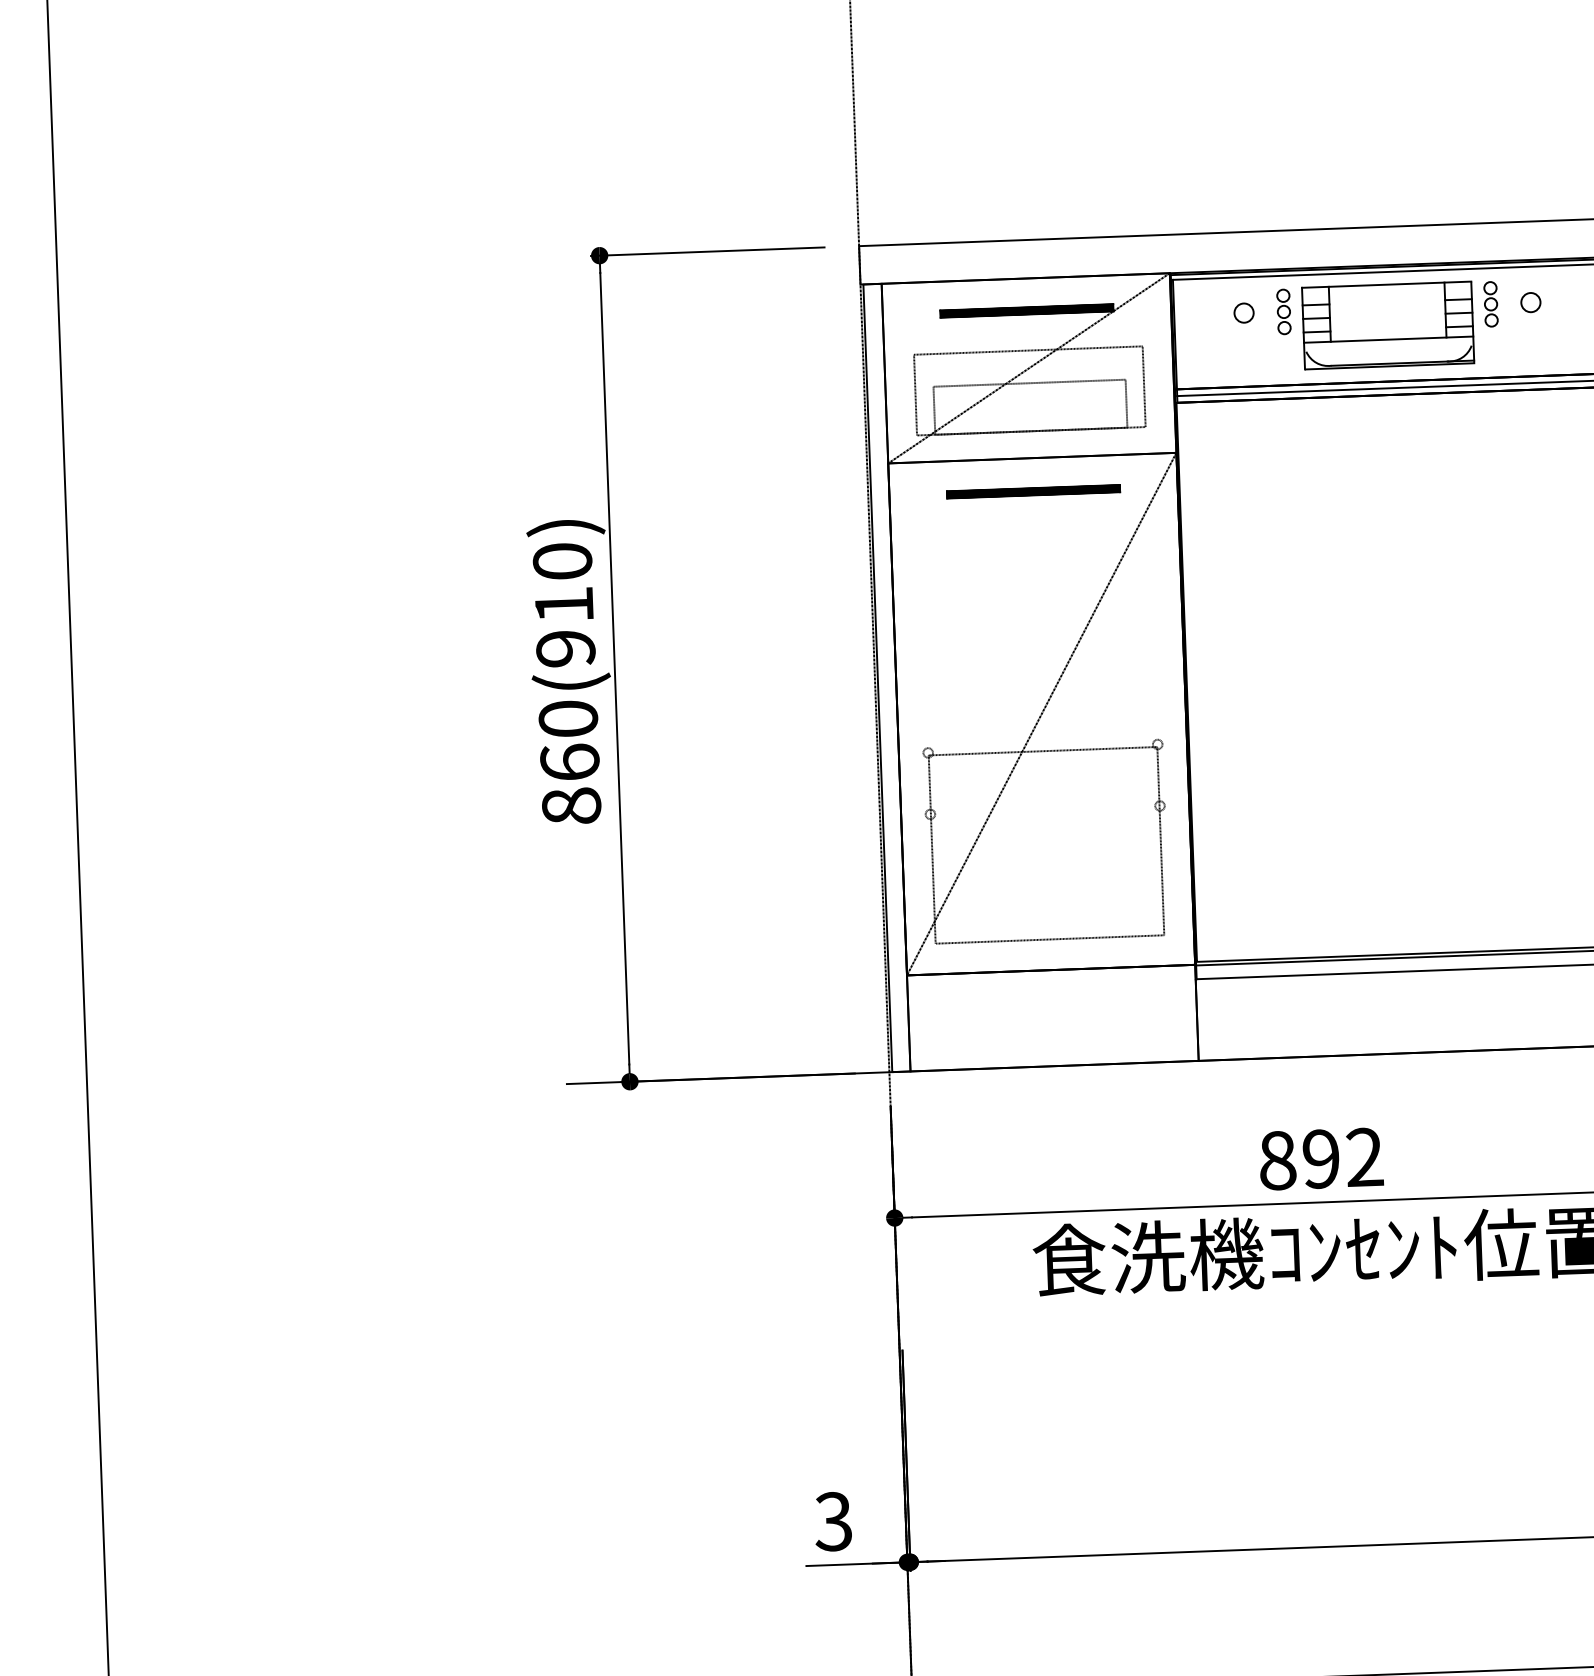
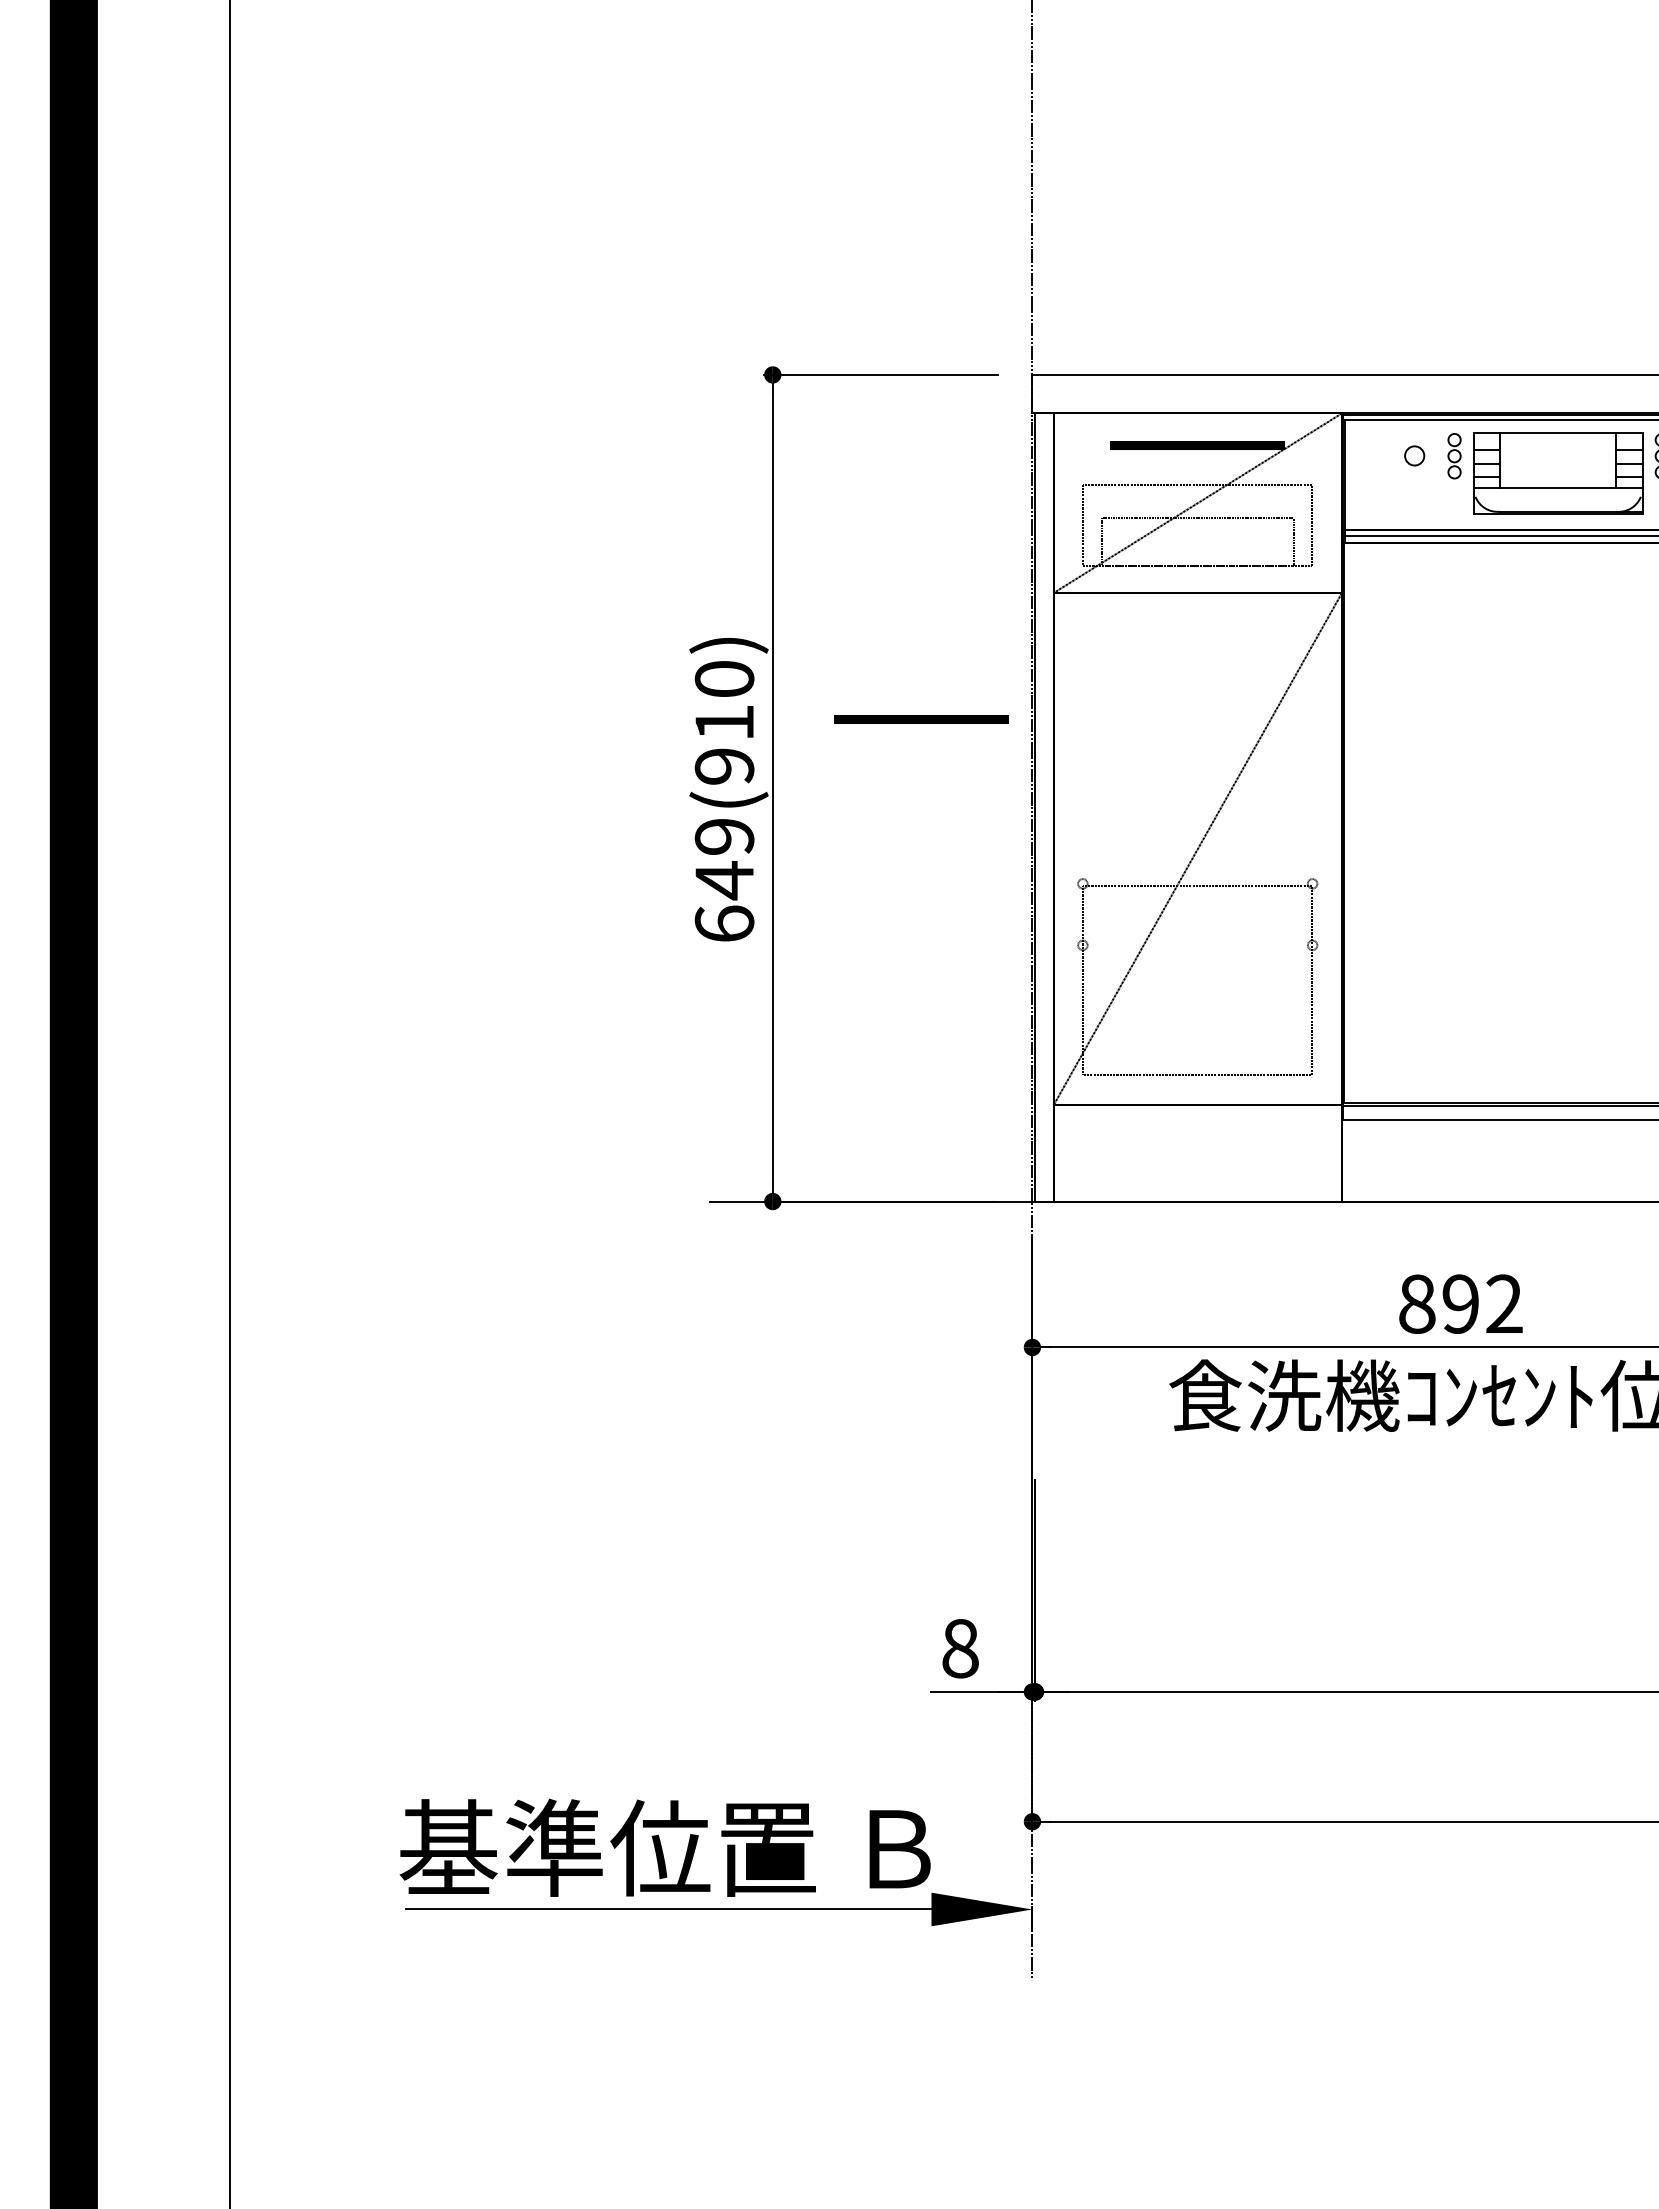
part: (1033, 491) -> (921, 719), moved
text: (569, 762) -> (724, 880), 860(910) -> 649(910)
text: (832, 1521) -> (959, 1648), 3 -> 8

